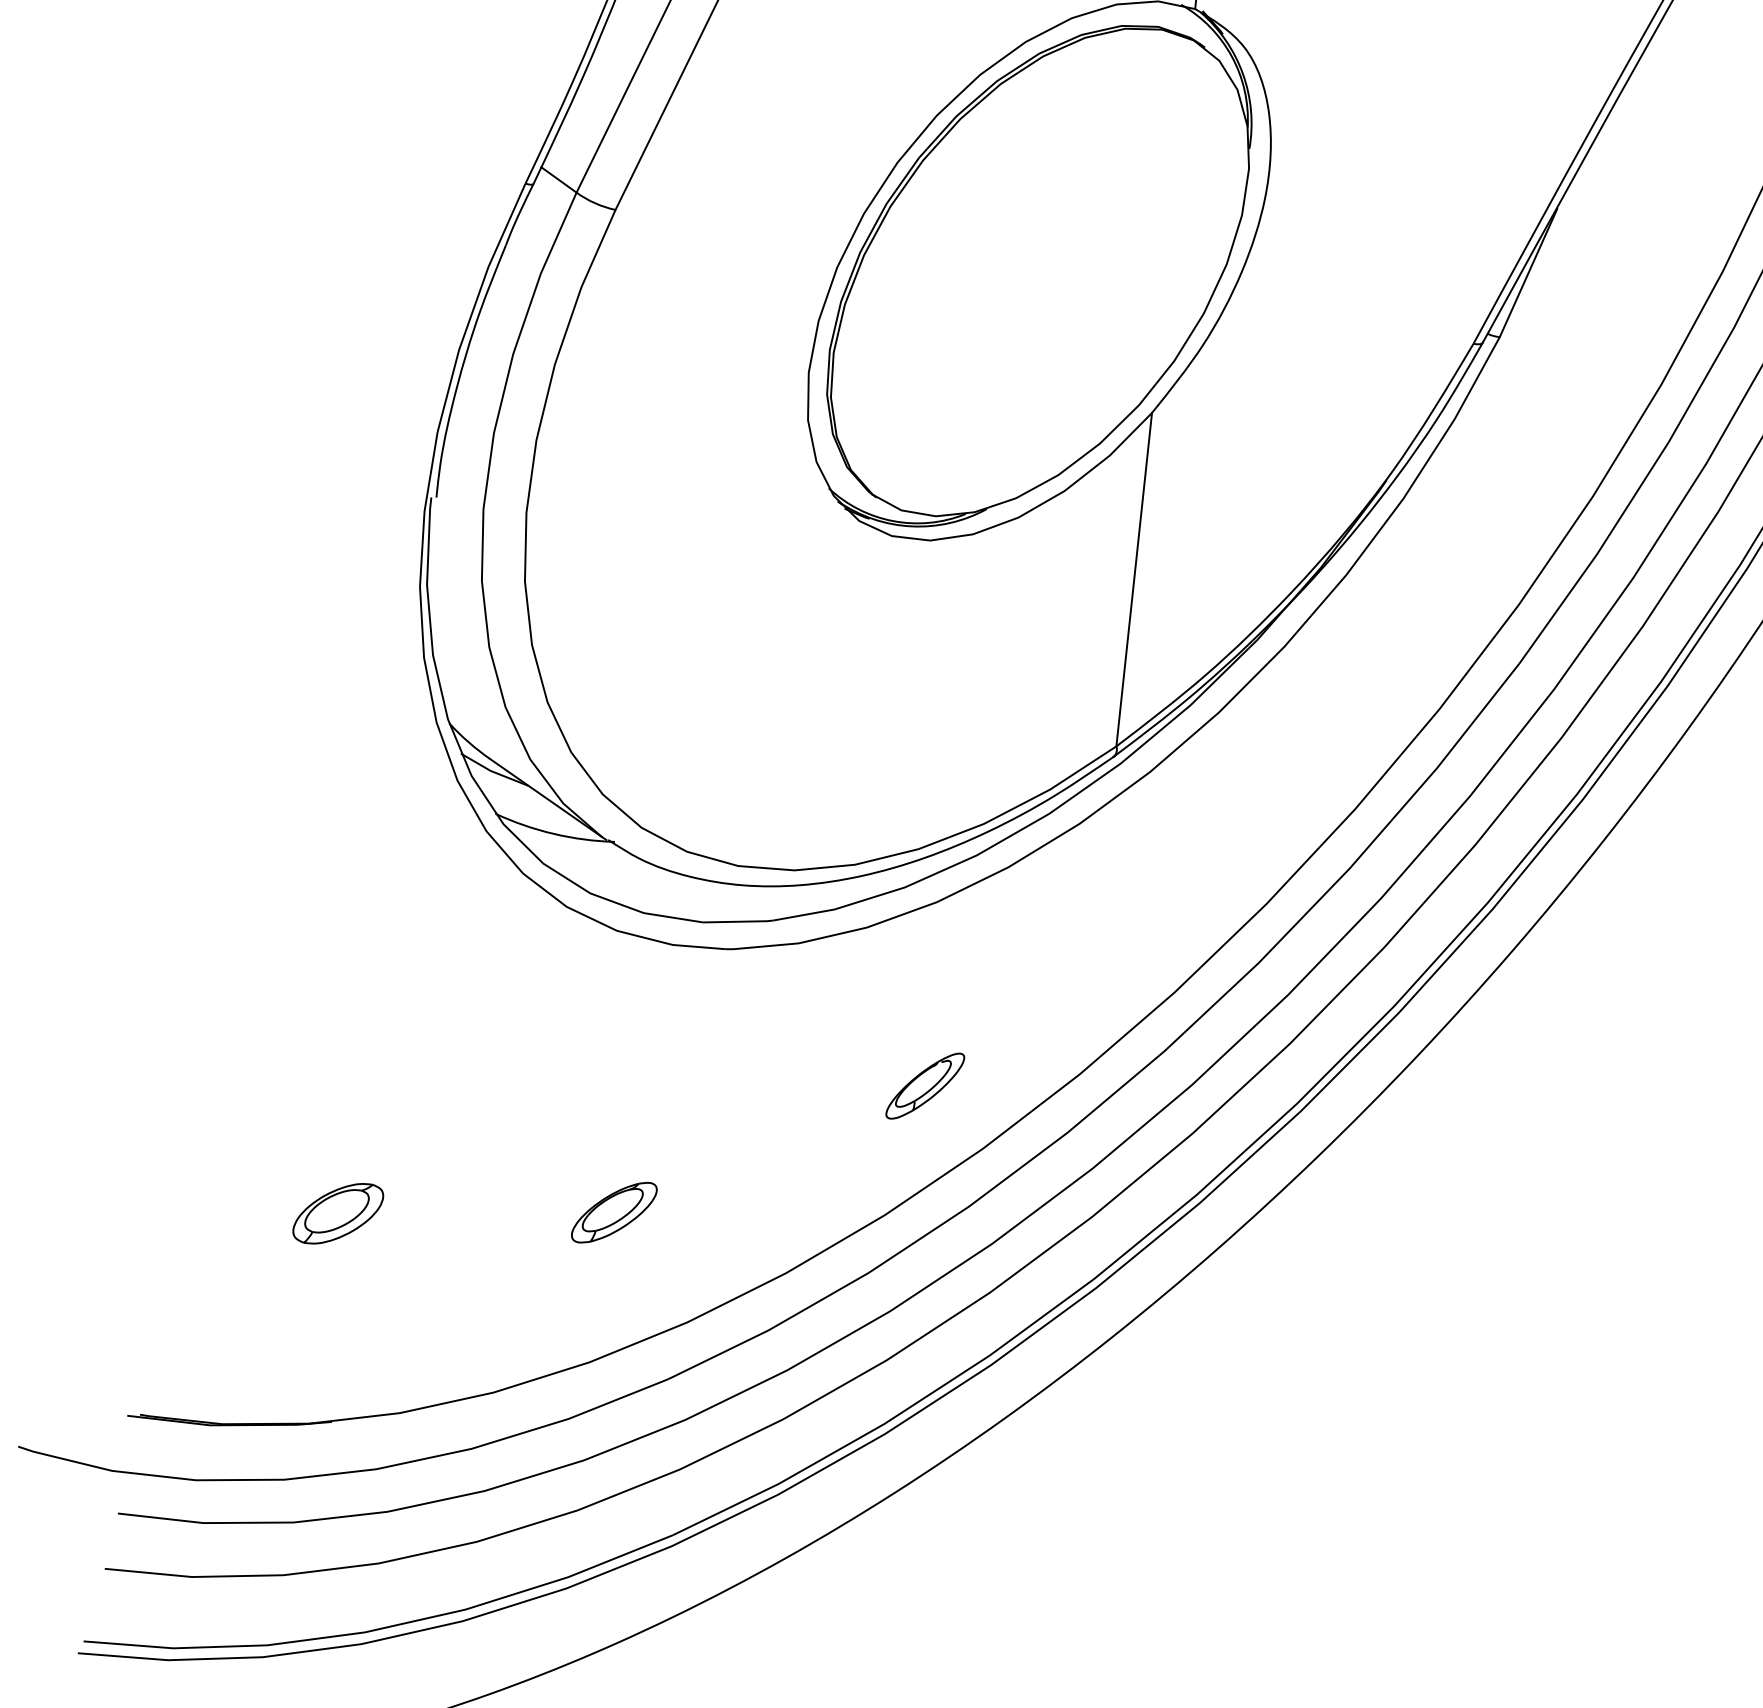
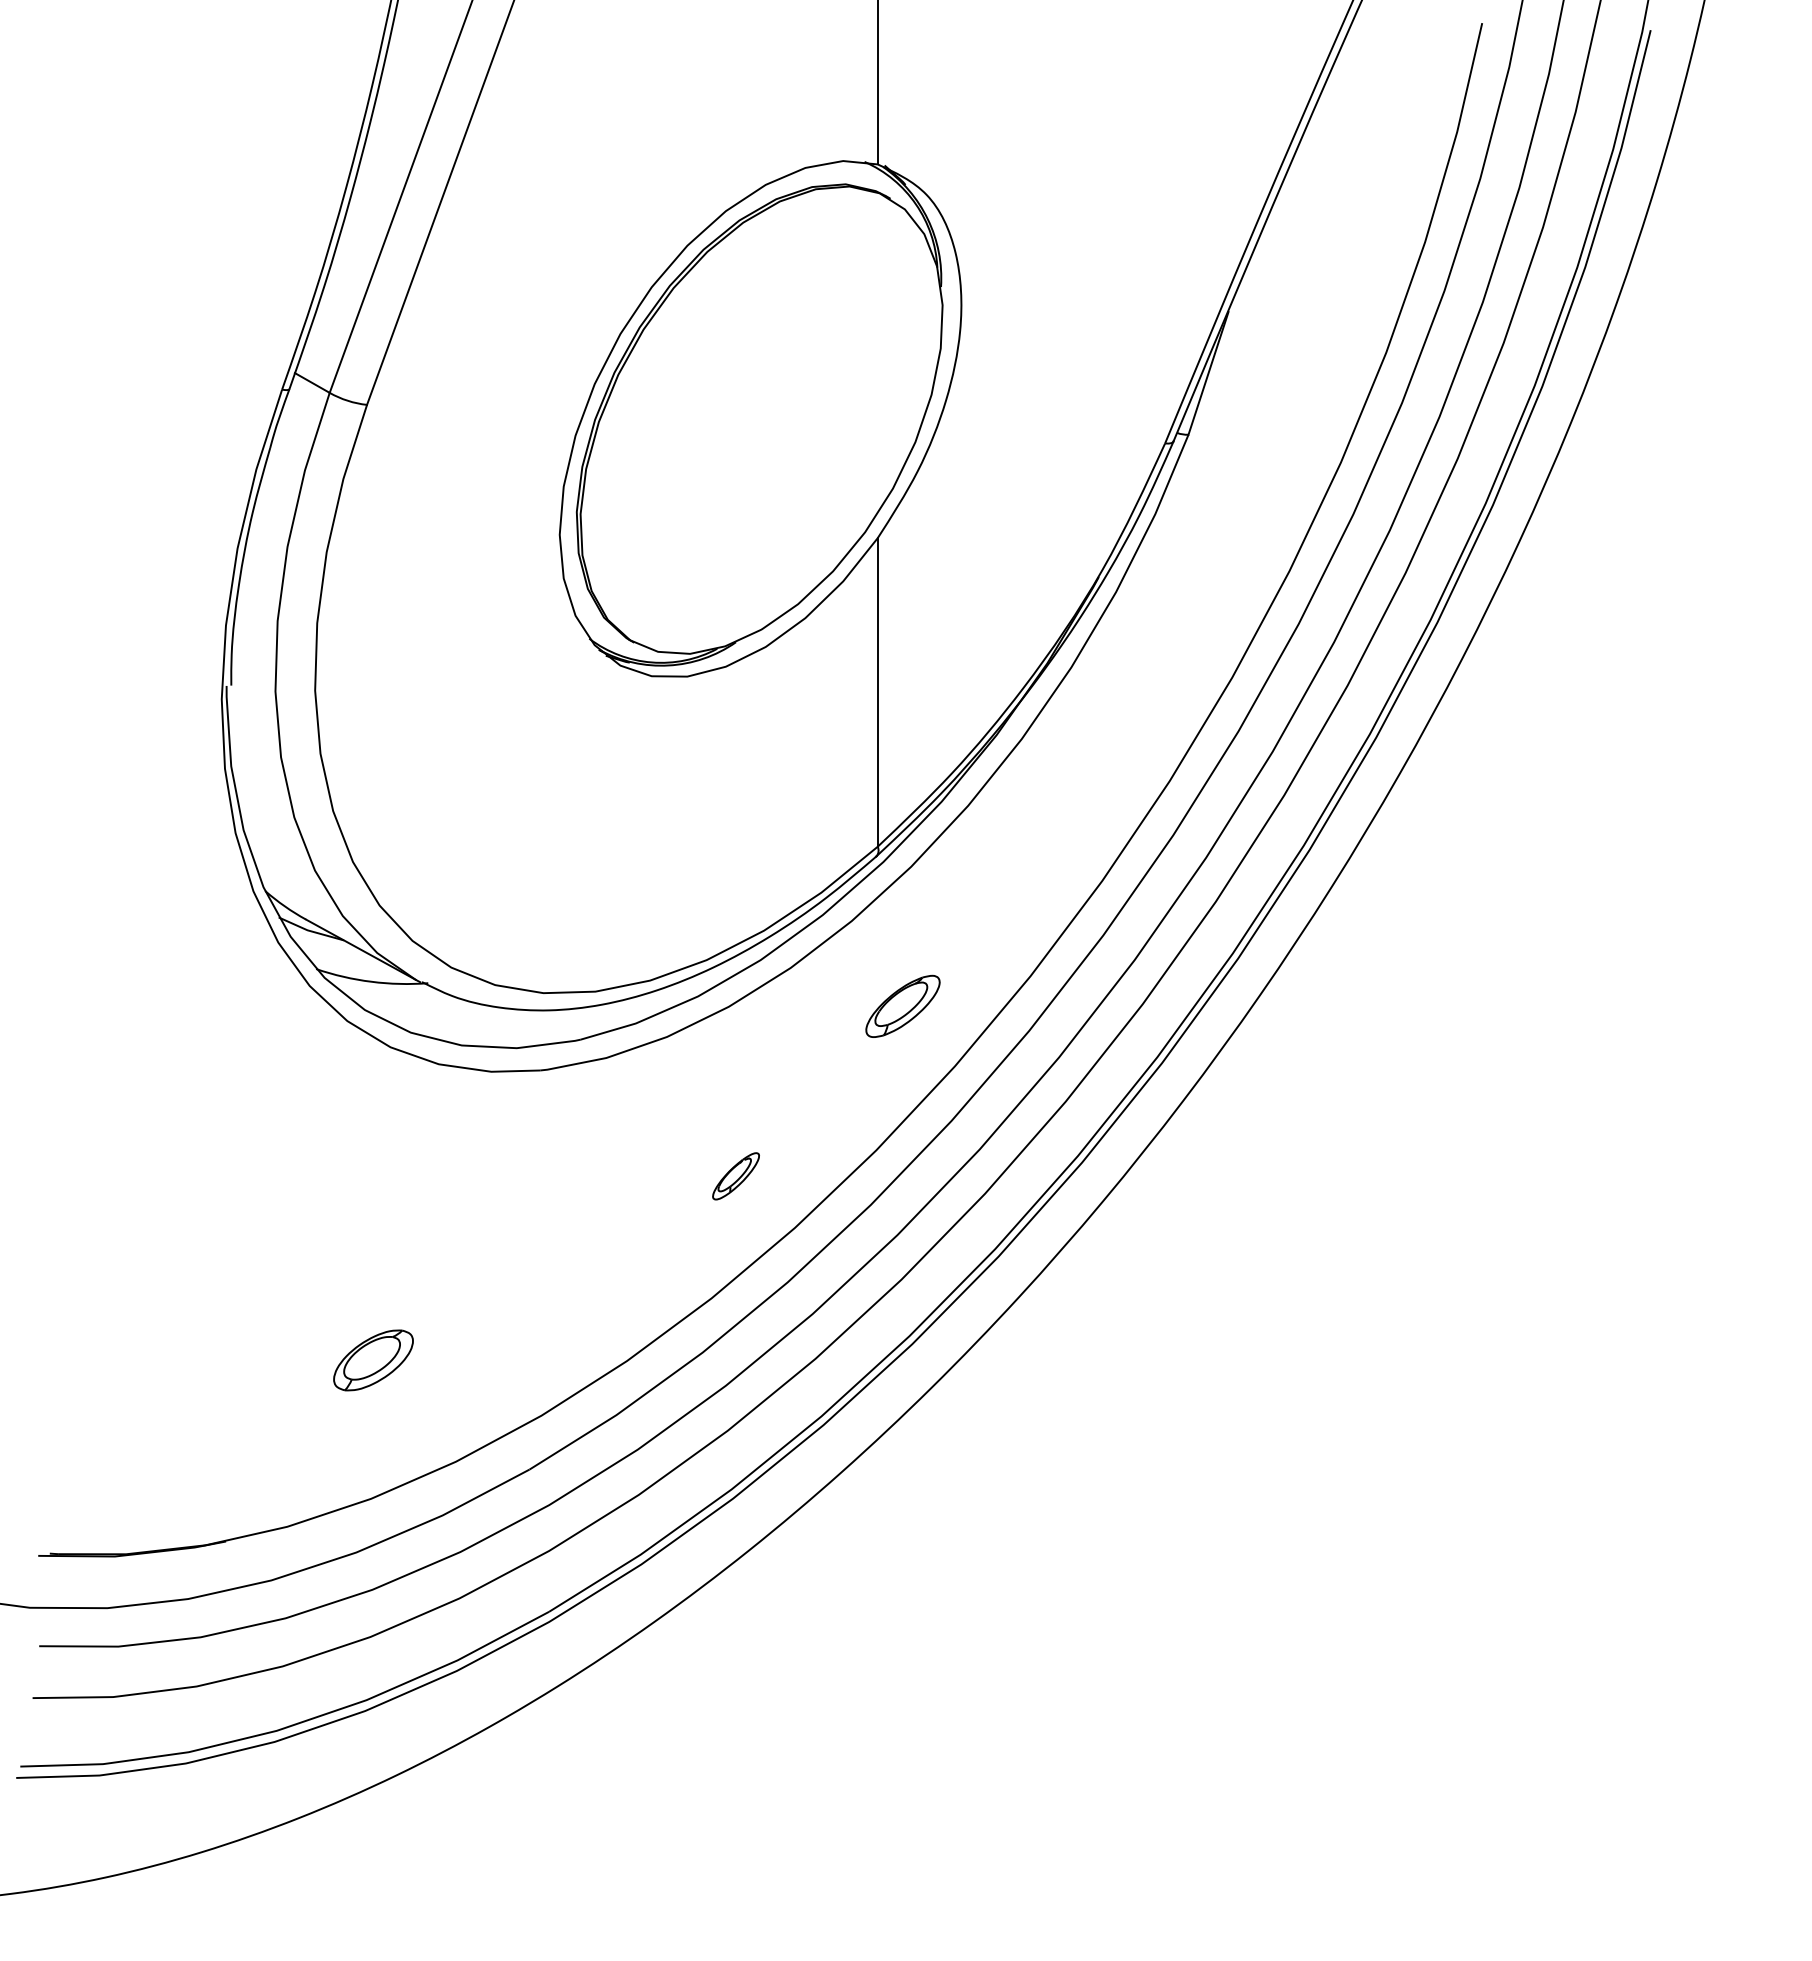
part: (924, 1086) -> (735, 1176), size x0.7
part: (613, 1211) -> (902, 1005), moved
part: (338, 1213) -> (373, 1360), moved

